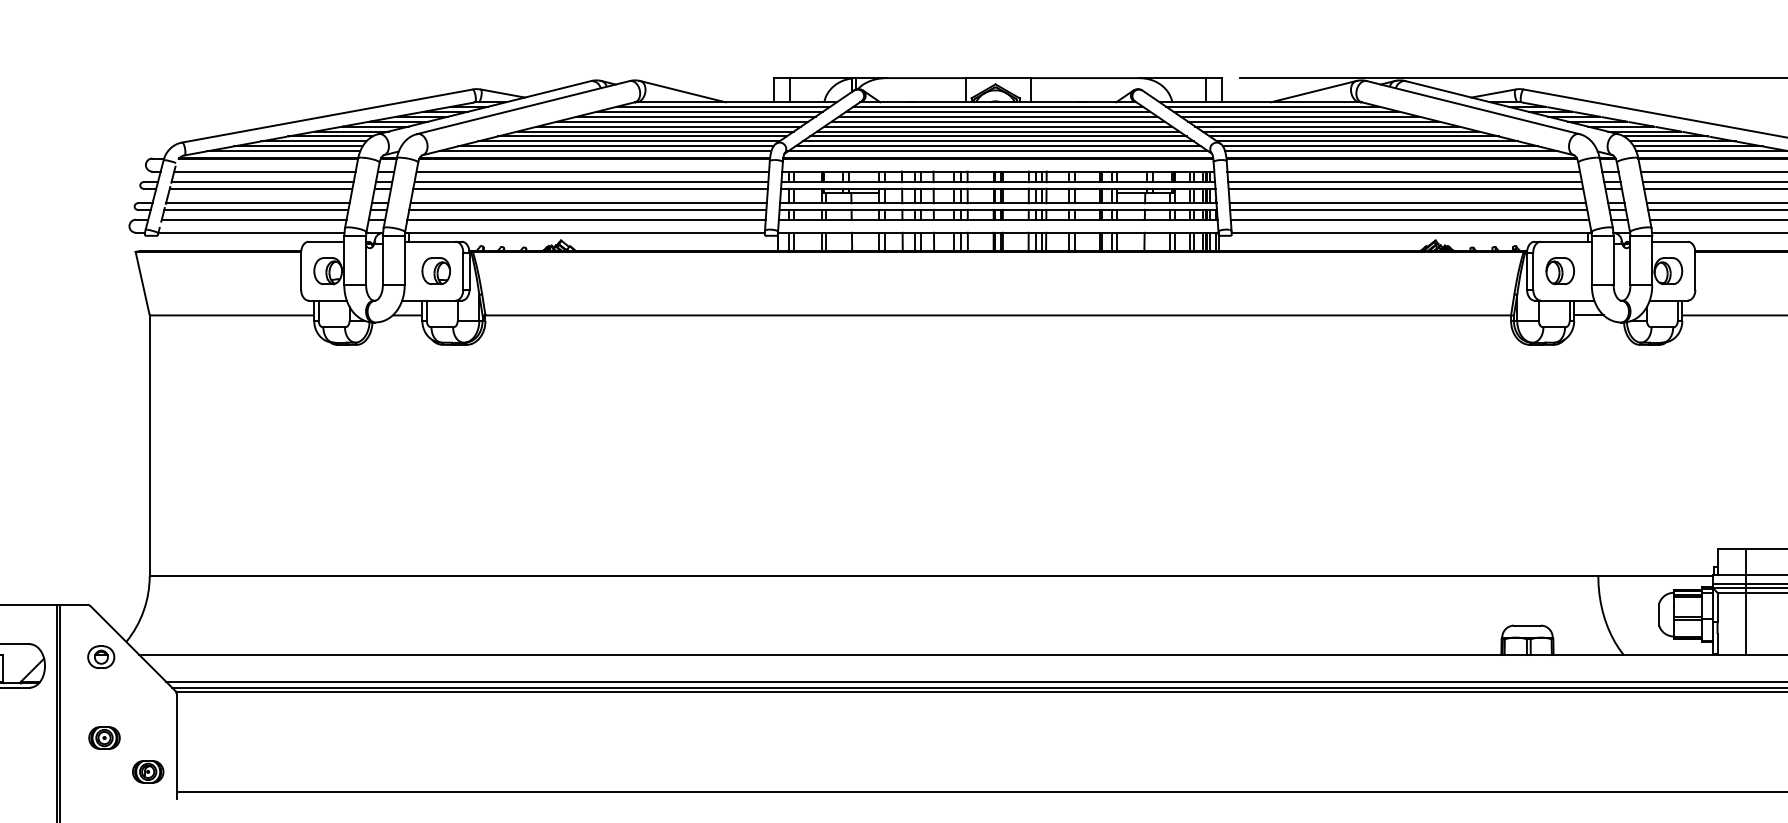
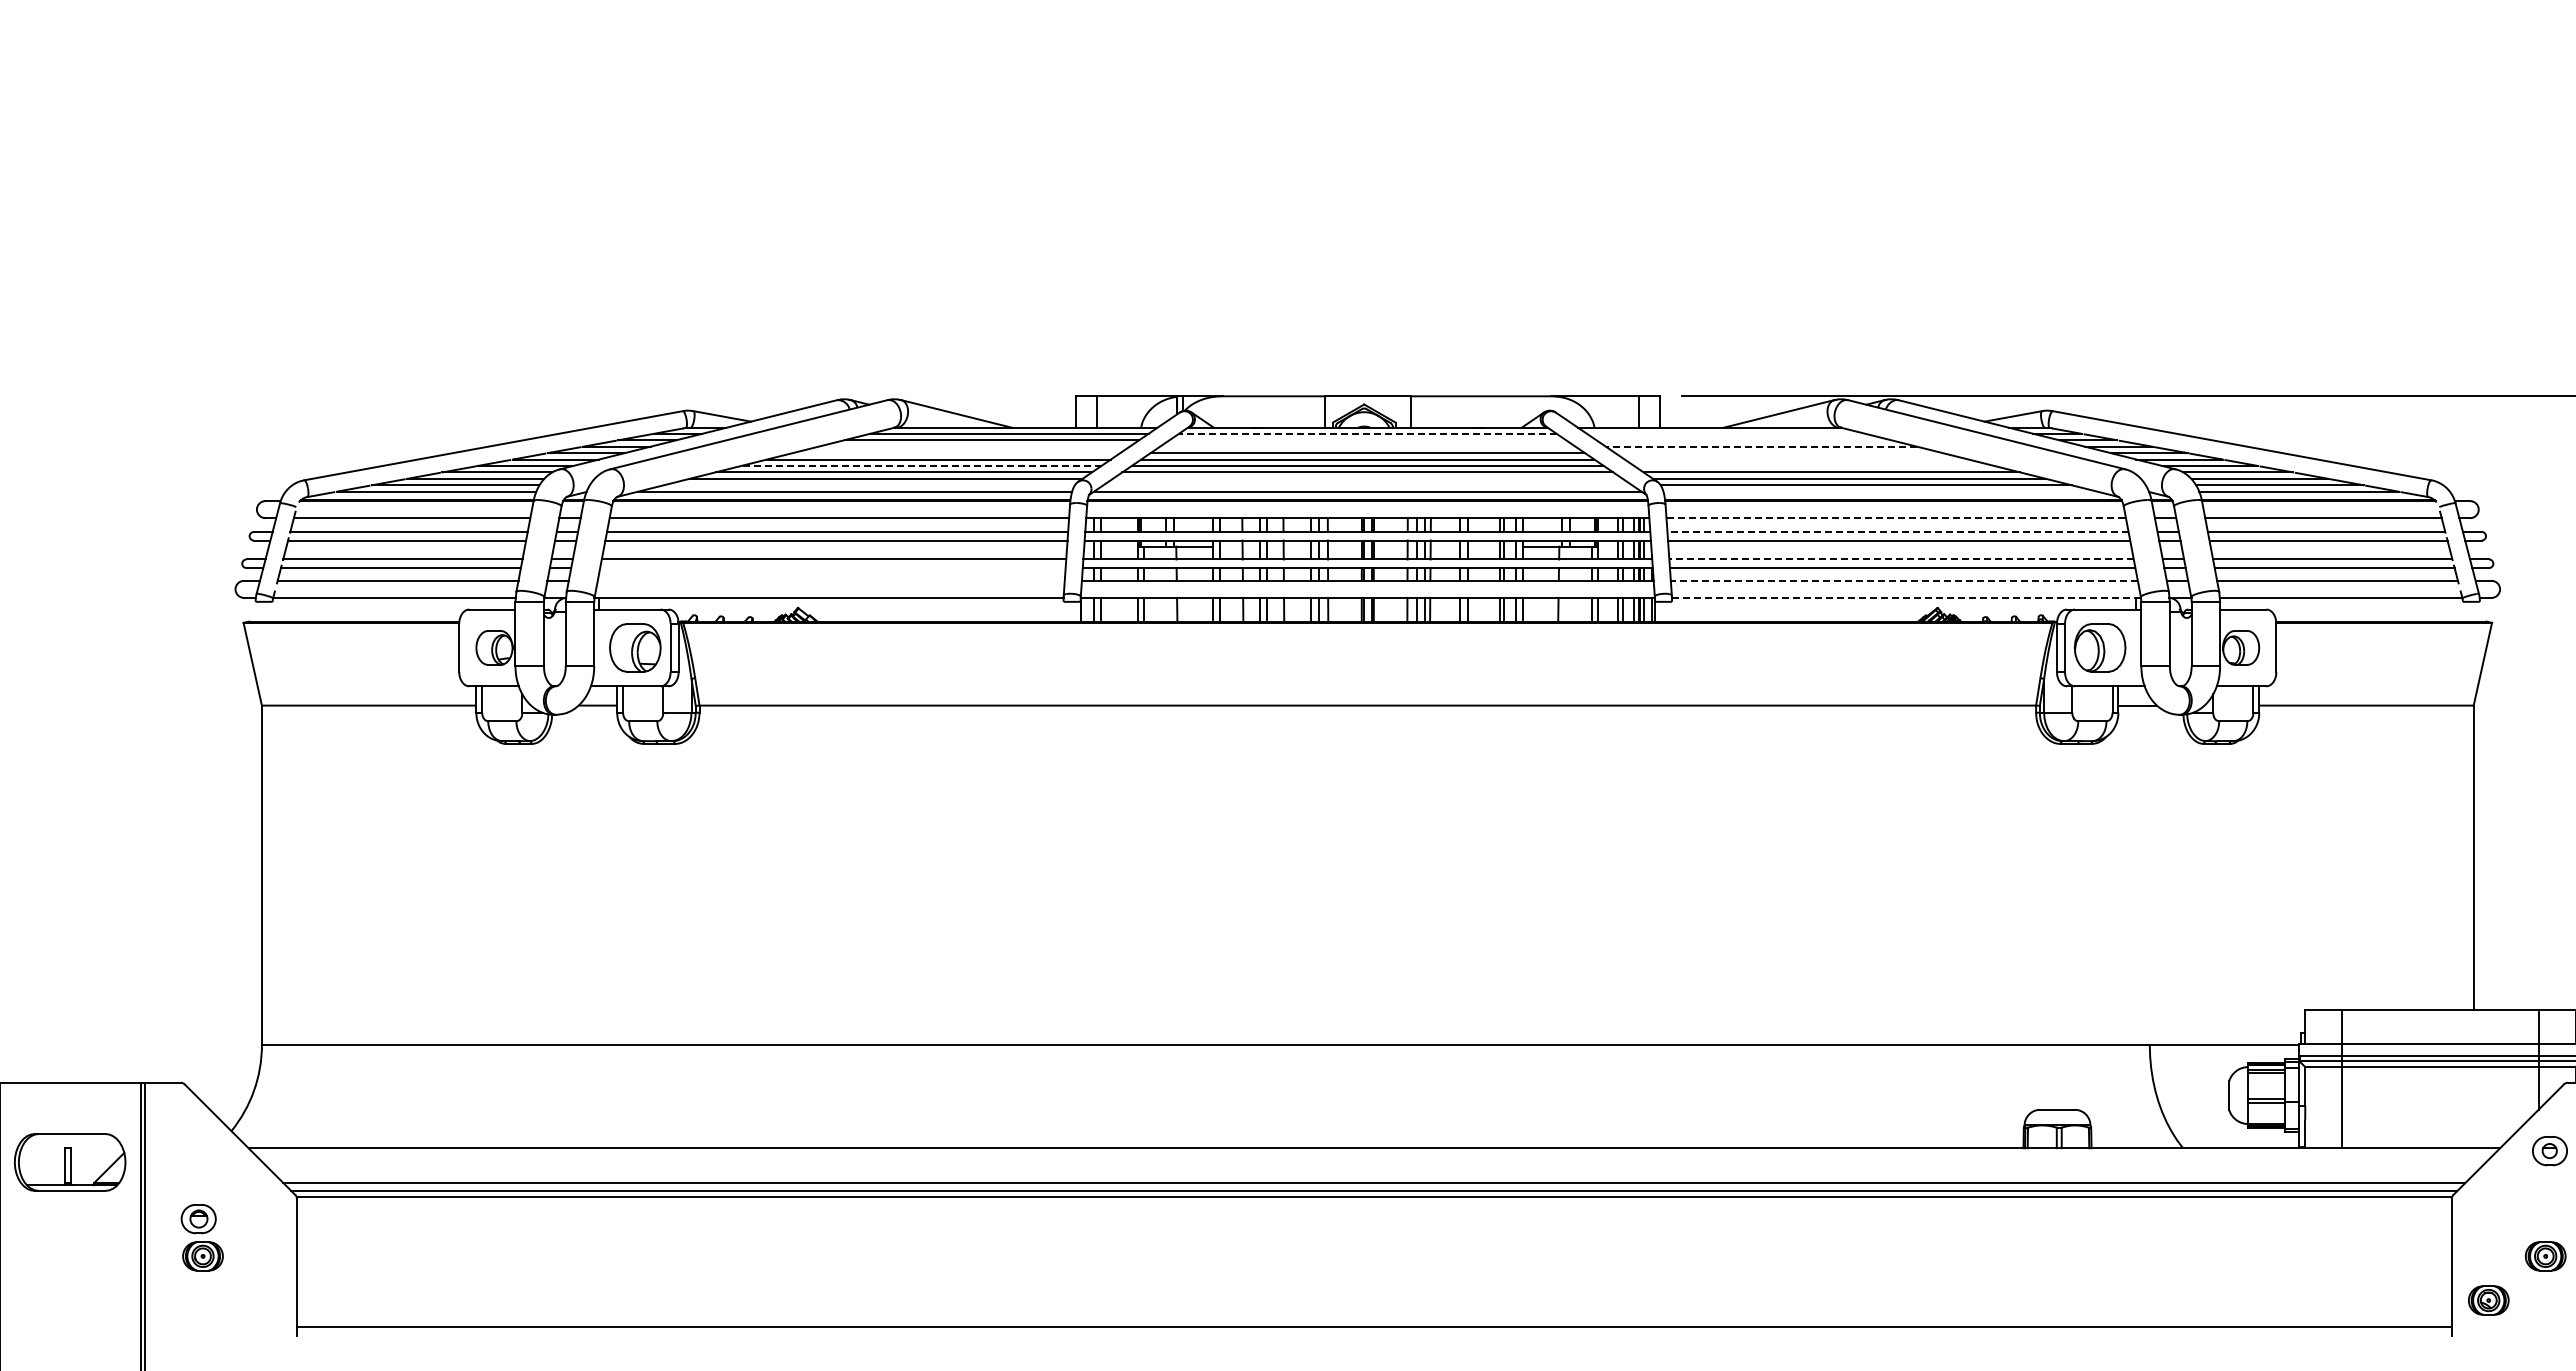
line: (998, 106) -> (1367, 433), solid -> dashed
line: (1272, 106) -> (1725, 433), removed
line: (998, 112) -> (1367, 440), removed
line: (1286, 112) -> (1743, 440), removed
line: (695, 116) -> (973, 446), removed
line: (998, 116) -> (1367, 446), removed
line: (1300, 116) -> (1761, 446), solid -> dashed
line: (682, 121) -> (956, 453), removed
line: (1313, 121) -> (1778, 453), removed
line: (1327, 126) -> (1796, 459), removed
line: (655, 131) -> (920, 465), solid -> dashed
line: (1341, 131) -> (1814, 465), removed
line: (998, 141) -> (1367, 478), removed
line: (615, 146) -> (869, 485), removed
line: (998, 146) -> (1367, 485), removed
line: (1391, 151) -> (1880, 491), removed
line: (1403, 171) -> (1896, 518), solid -> dashed
line: (1405, 181) -> (1898, 531), solid -> dashed
line: (1407, 203) -> (1901, 559), solid -> dashed
line: (587, 210) -> (832, 568), removed
line: (585, 219) -> (830, 580), removed
line: (1410, 219) -> (1904, 580), solid -> dashed
line: (1411, 232) -> (1906, 597), solid -> dashed
part: (436, 270) -> (635, 647), size x1.4
part: (1560, 270) -> (2100, 647), size x1.4
part: (101, 657) -> (198, 1219), moved
part: (147, 771) -> (259, 1300), removed

